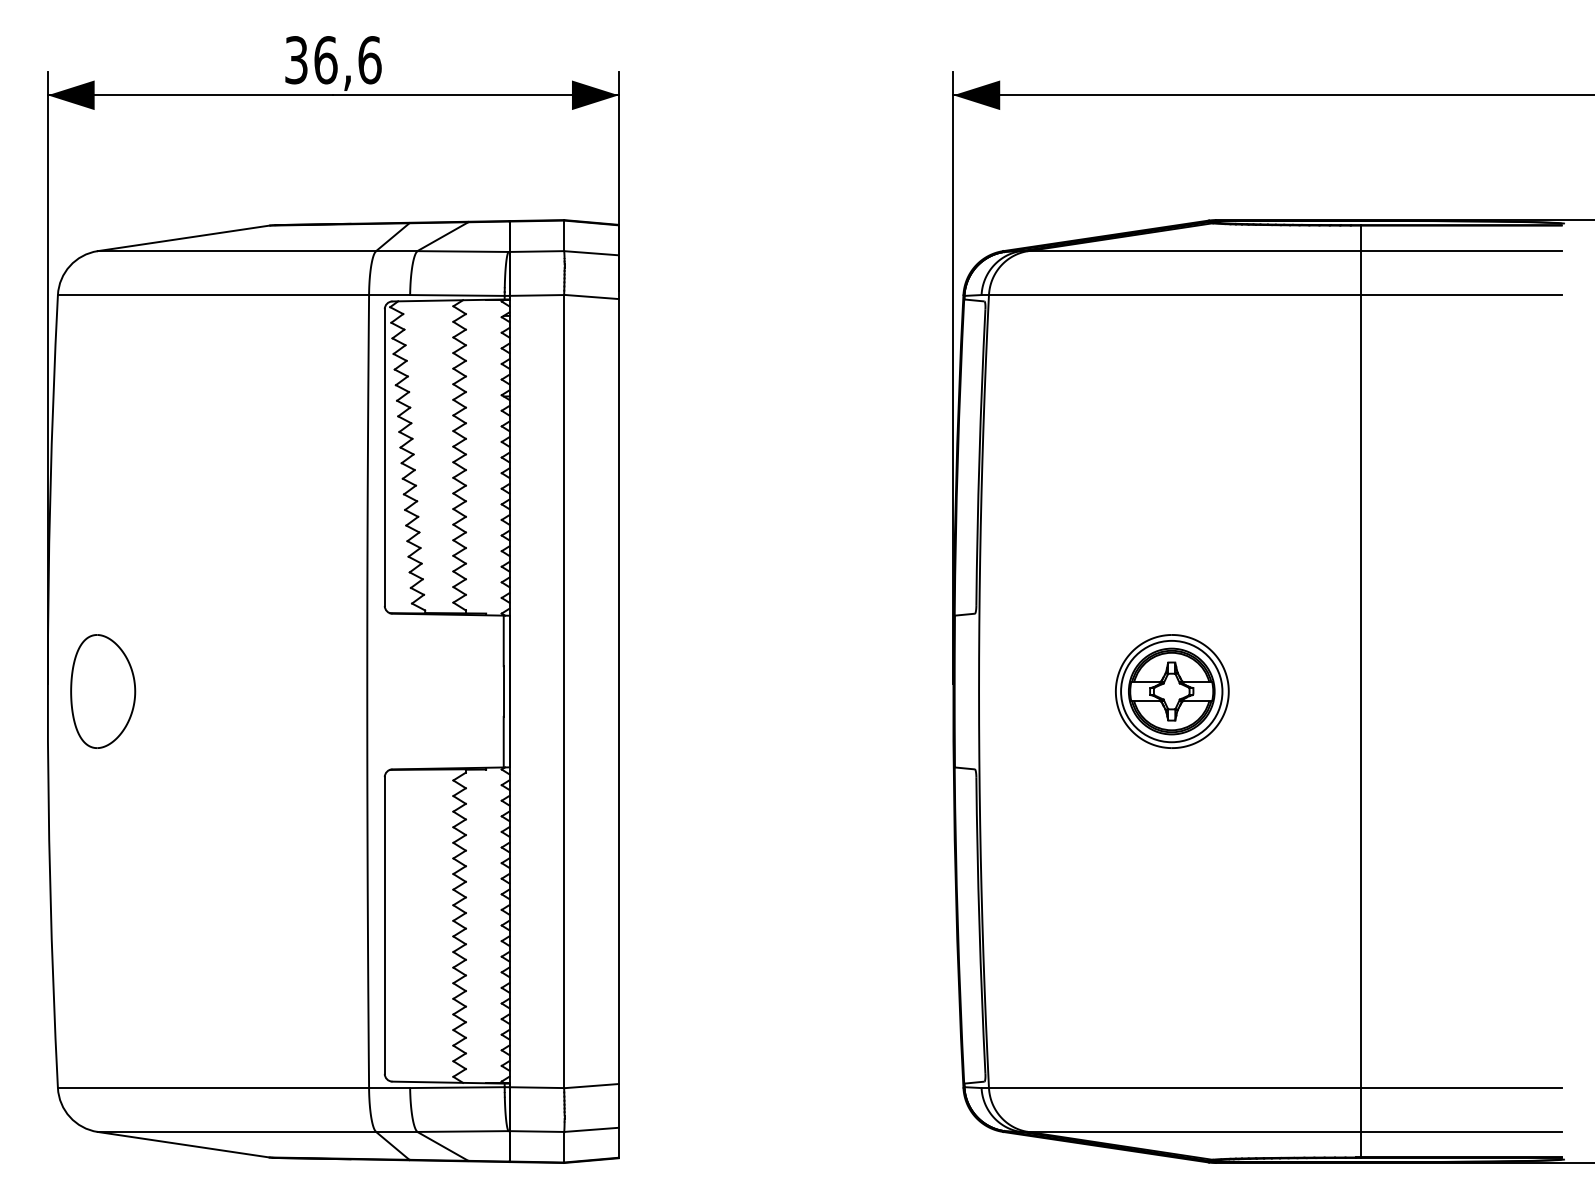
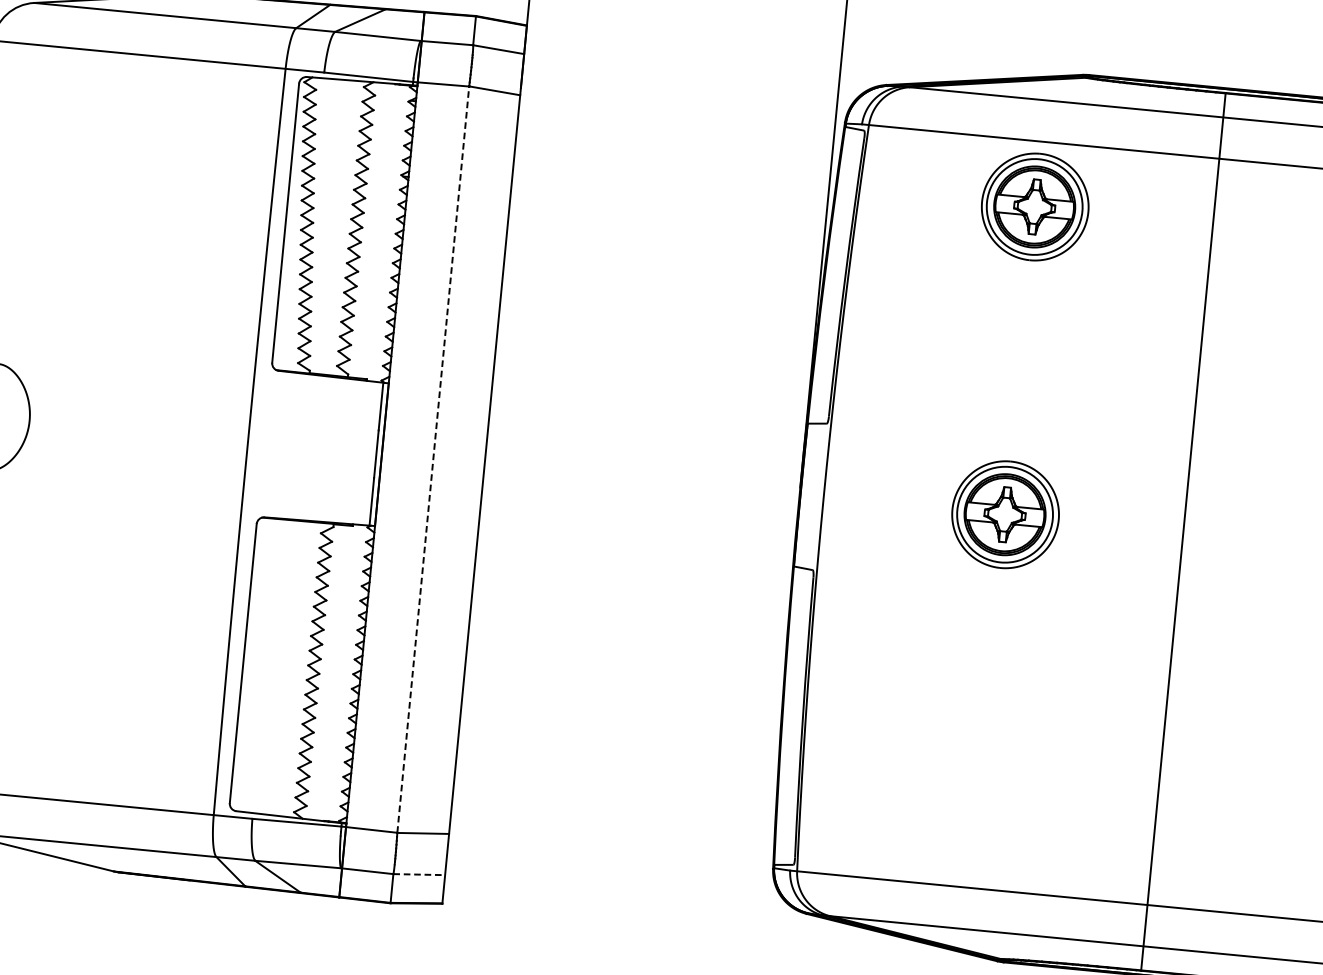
part: (1172, 364) -> (1035, 207), added
line: (564, 691) -> (433, 459), solid -> dashed
line: (591, 1129) -> (419, 874), solid -> dashed

